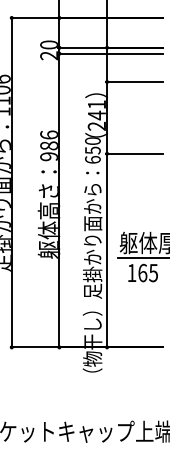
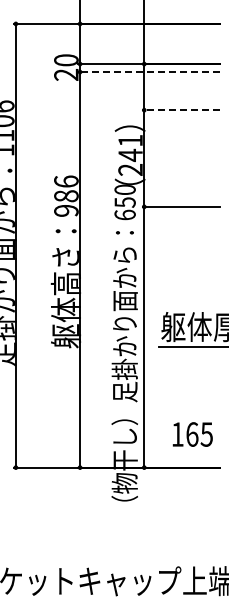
line: (110, 54) -> (149, 72), solid -> dashed
line: (134, 82) -> (181, 110), solid -> dashed
text: (142, 273) -> (192, 434), moved

